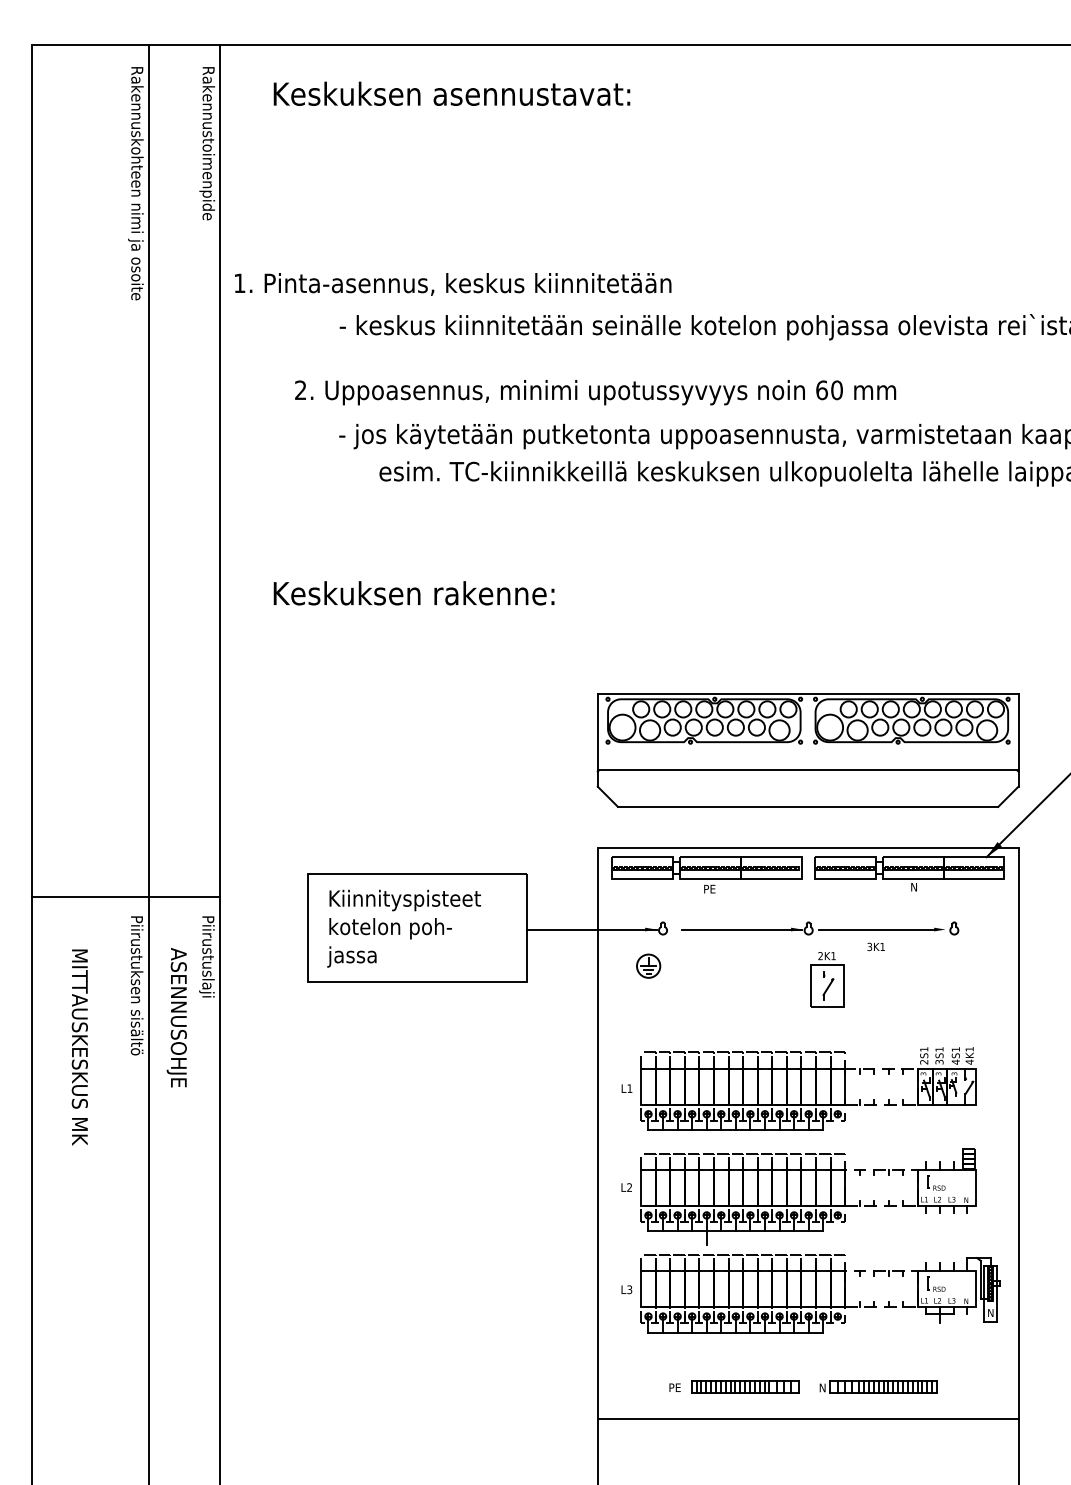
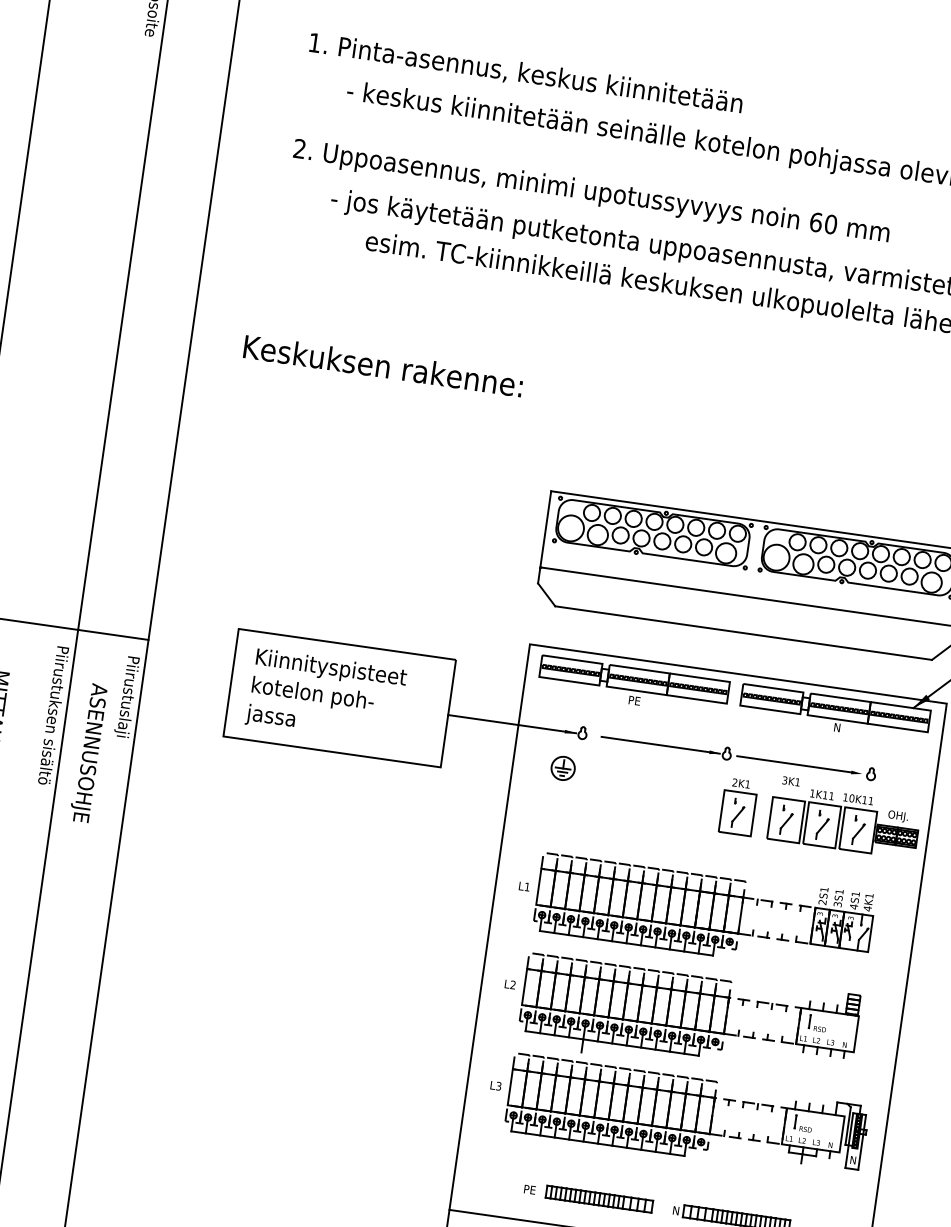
text: (453, 284) -> (526, 74), moved
part: (934, 979) -> (844, 821), added

